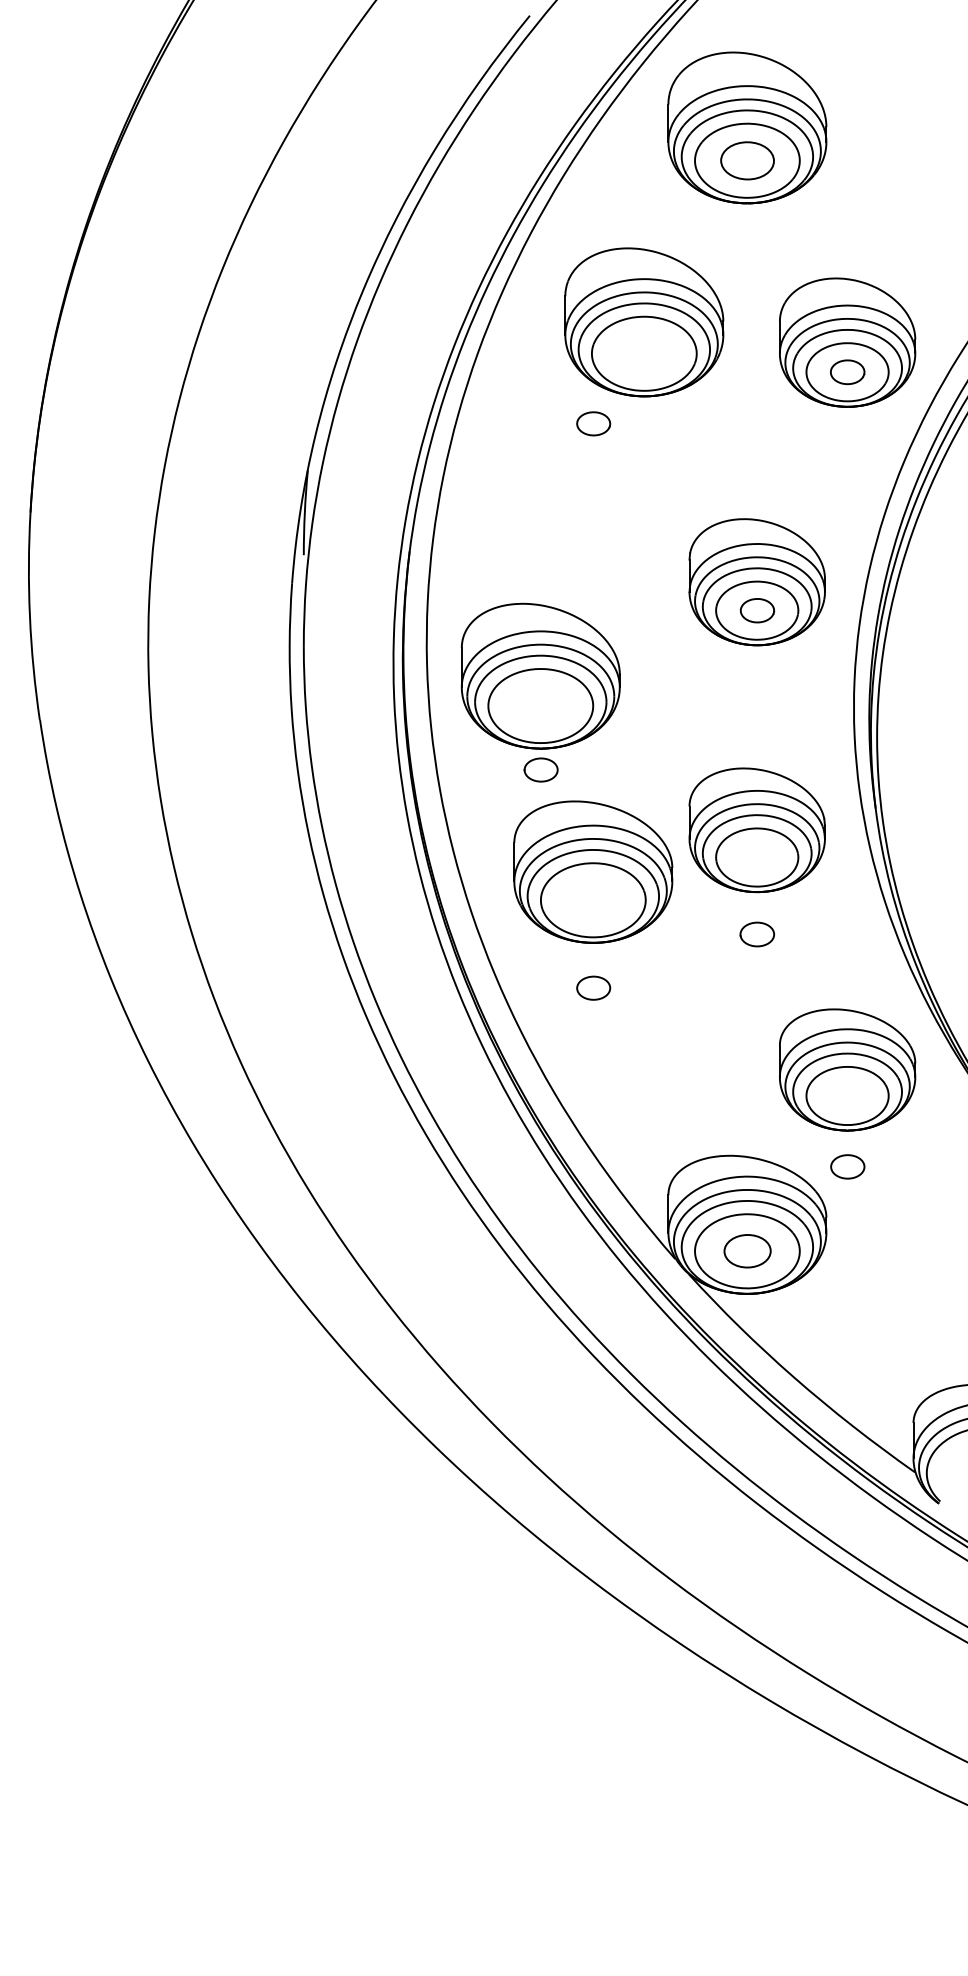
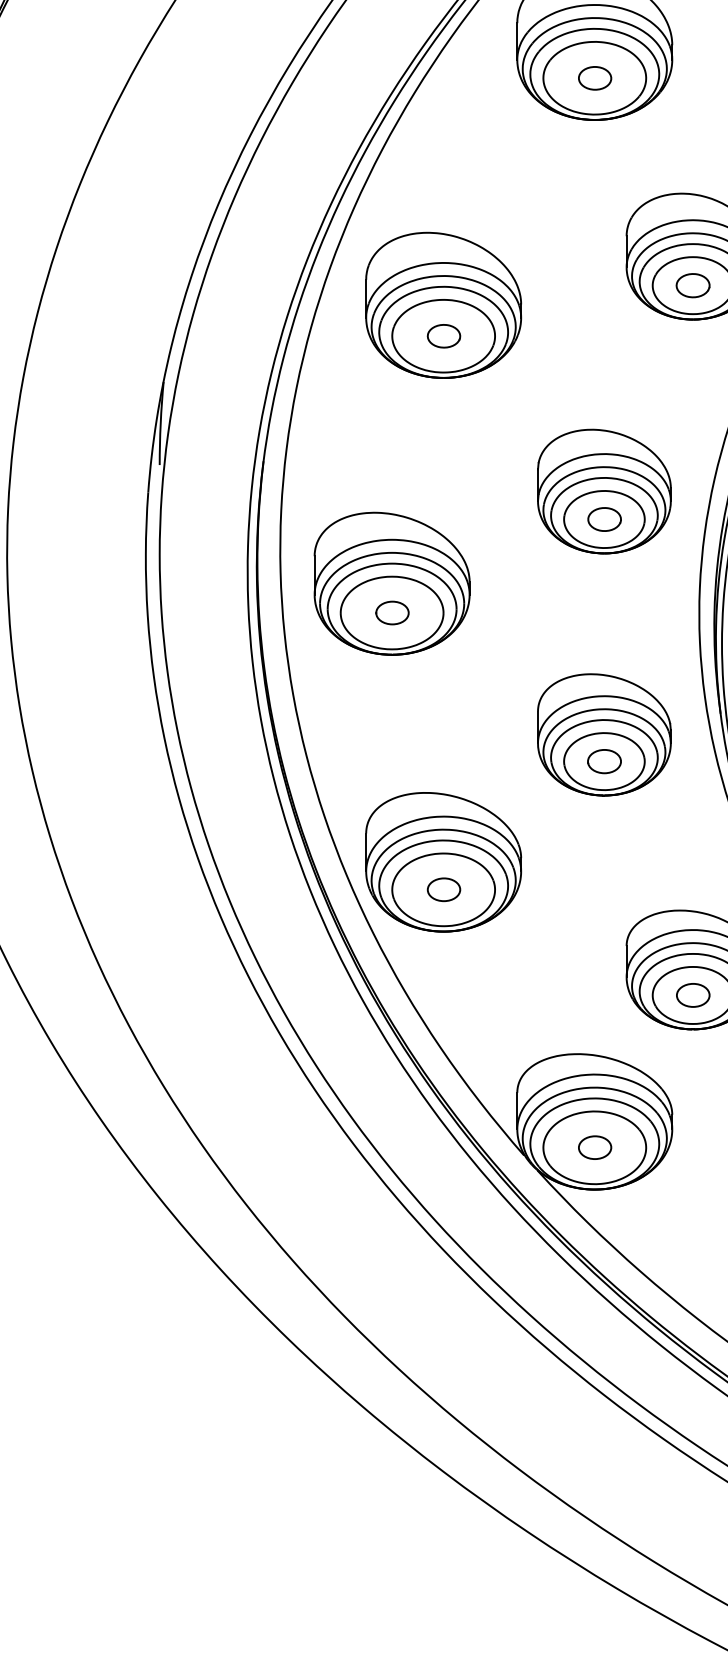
part: (747, 160) -> (594, 77), size x0.62
part: (644, 322) -> (443, 305), moved
part: (540, 769) -> (391, 612), moved
part: (593, 871) -> (443, 861), moved
part: (756, 934) -> (603, 761), moved
part: (847, 1166) -> (692, 995), moved
part: (747, 1250) -> (594, 1147), size x0.71

